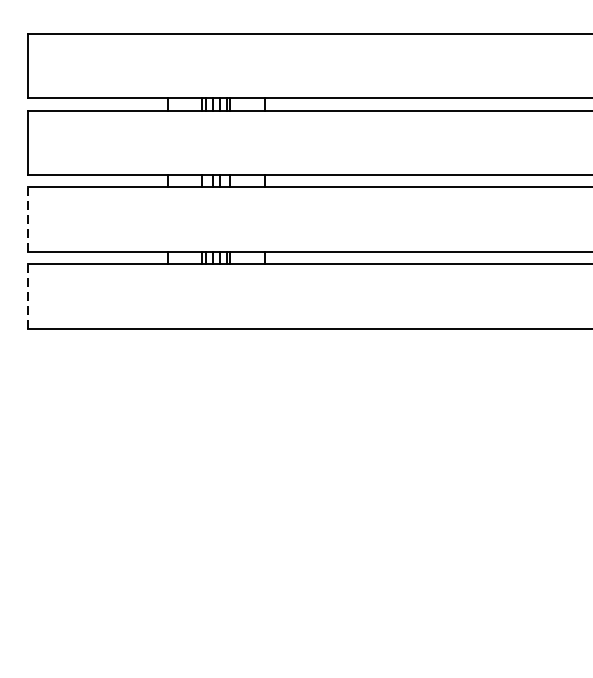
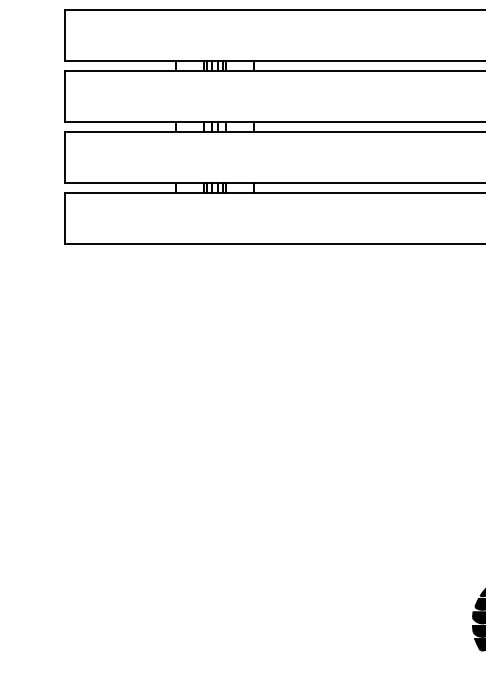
line: (27, 219) -> (64, 157), dashed -> solid
line: (27, 296) -> (64, 218), dashed -> solid

